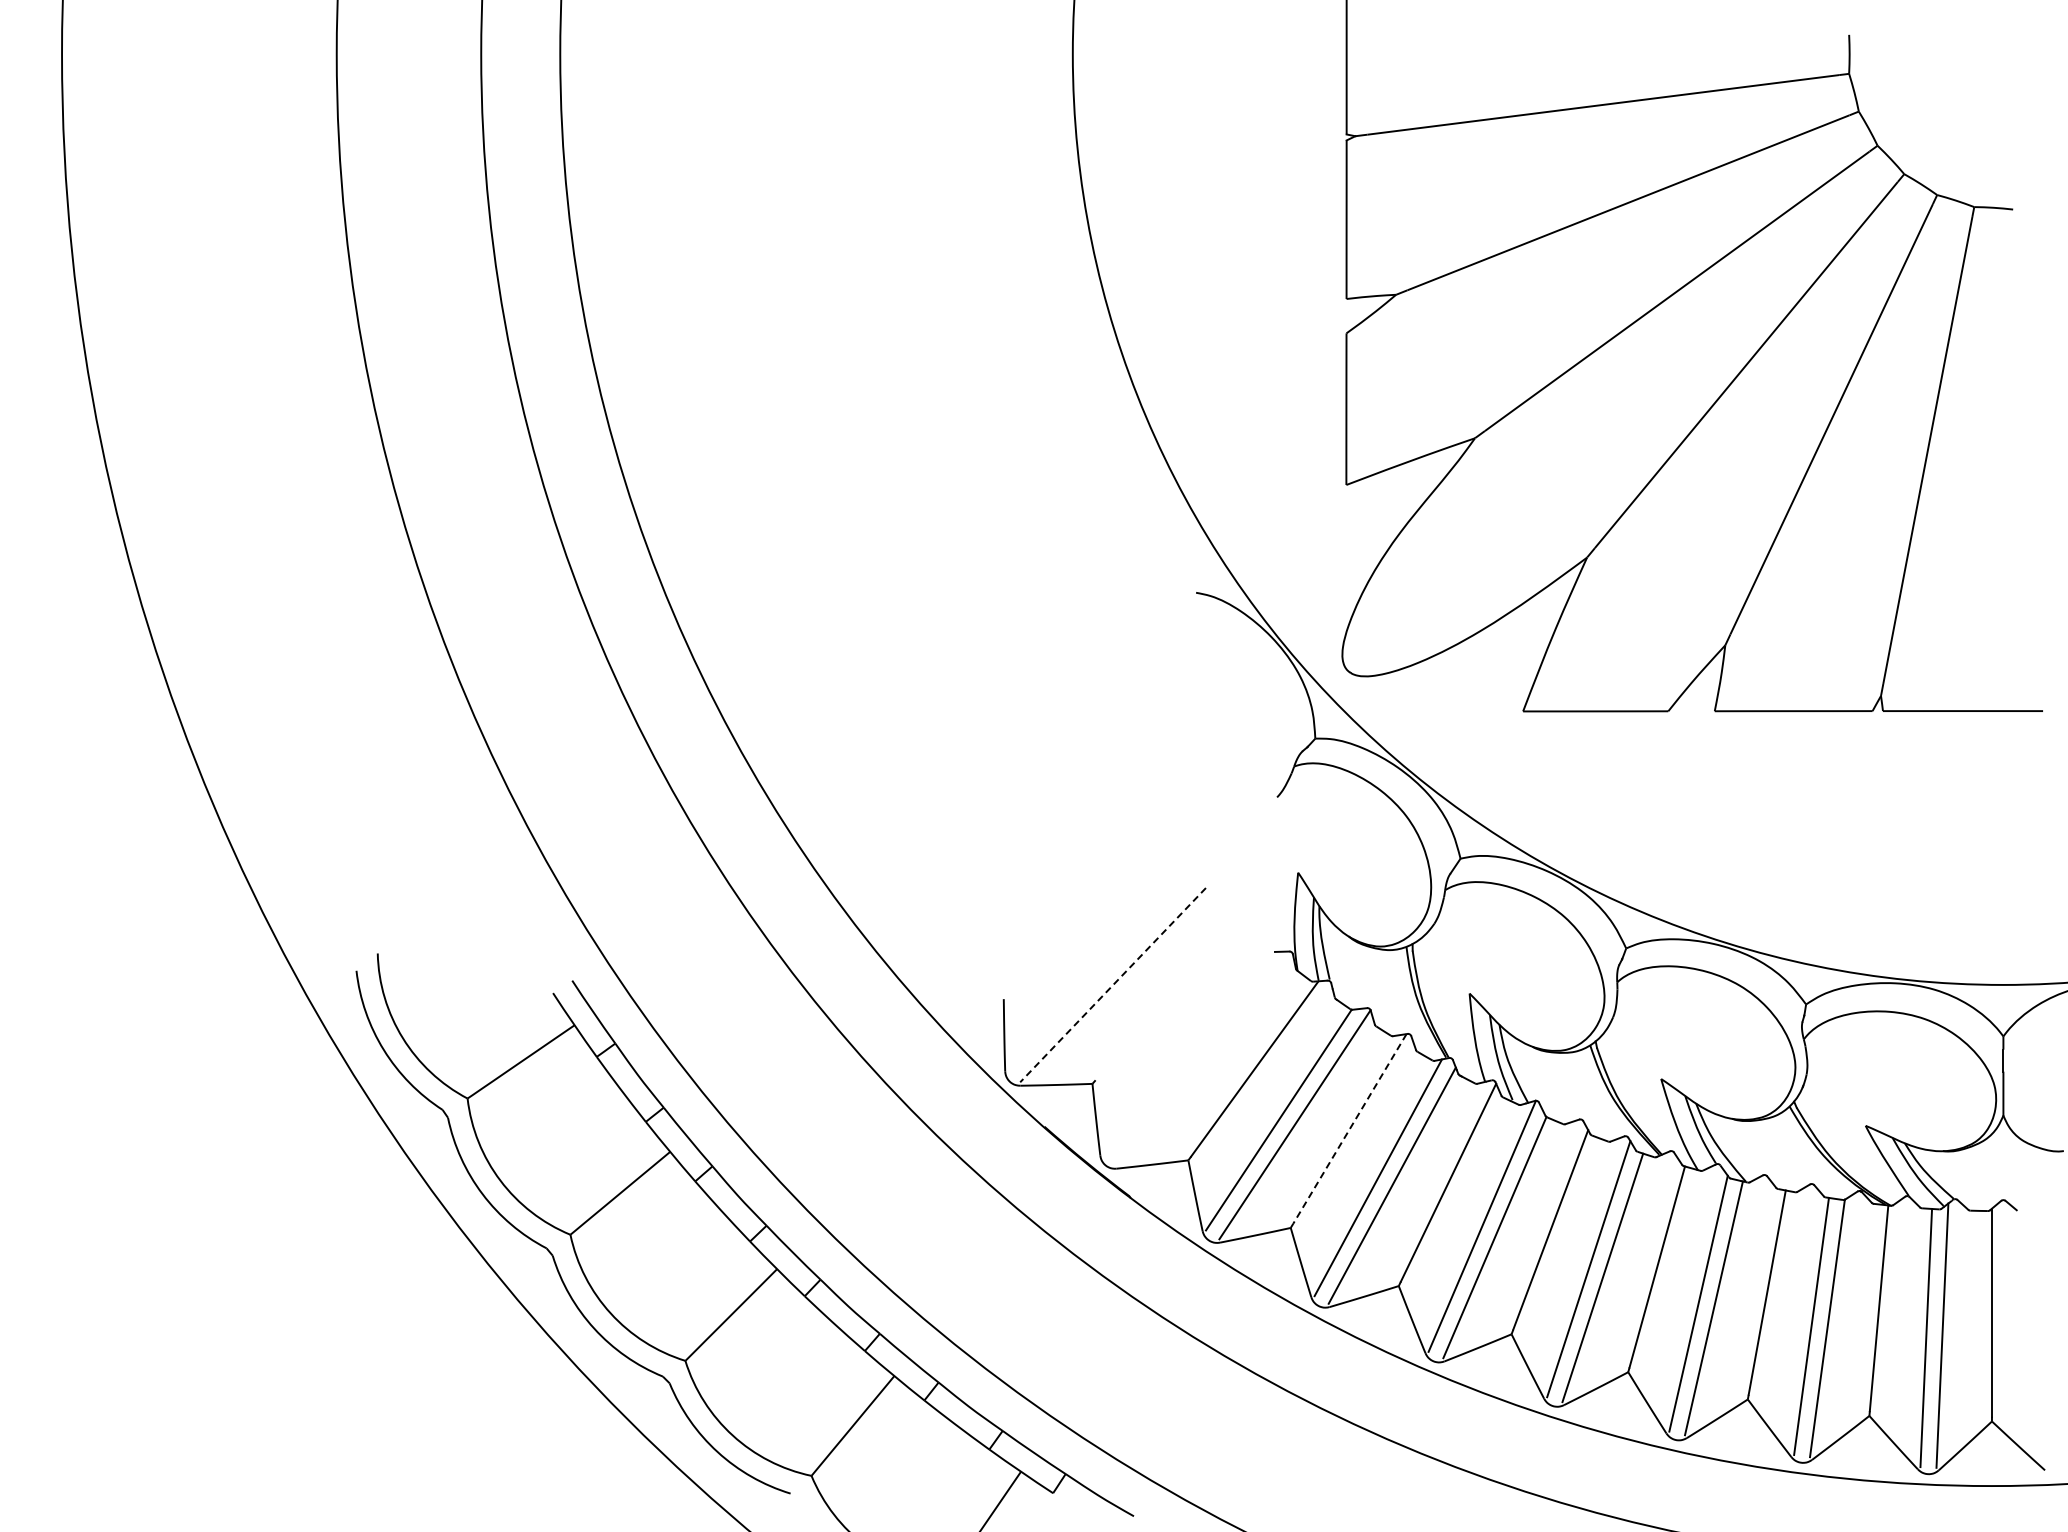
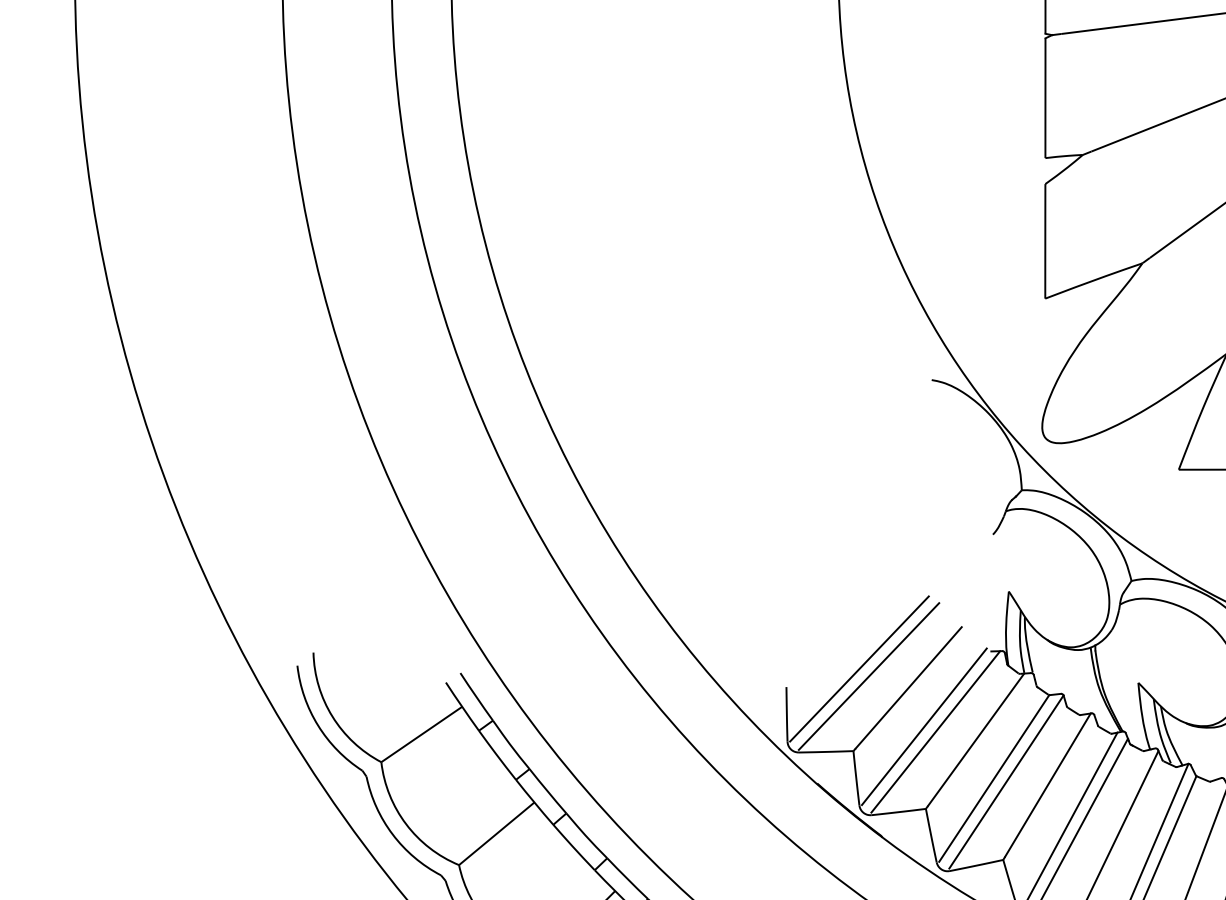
line: (1100, 975) -> (859, 669), added
line: (1112, 985) -> (868, 676), dashed -> solid
line: (1165, 999) -> (908, 687), added
line: (1185, 1051) -> (923, 726), added
line: (1201, 1058) -> (935, 731), added
line: (1349, 1129) -> (1047, 785), dashed -> solid

